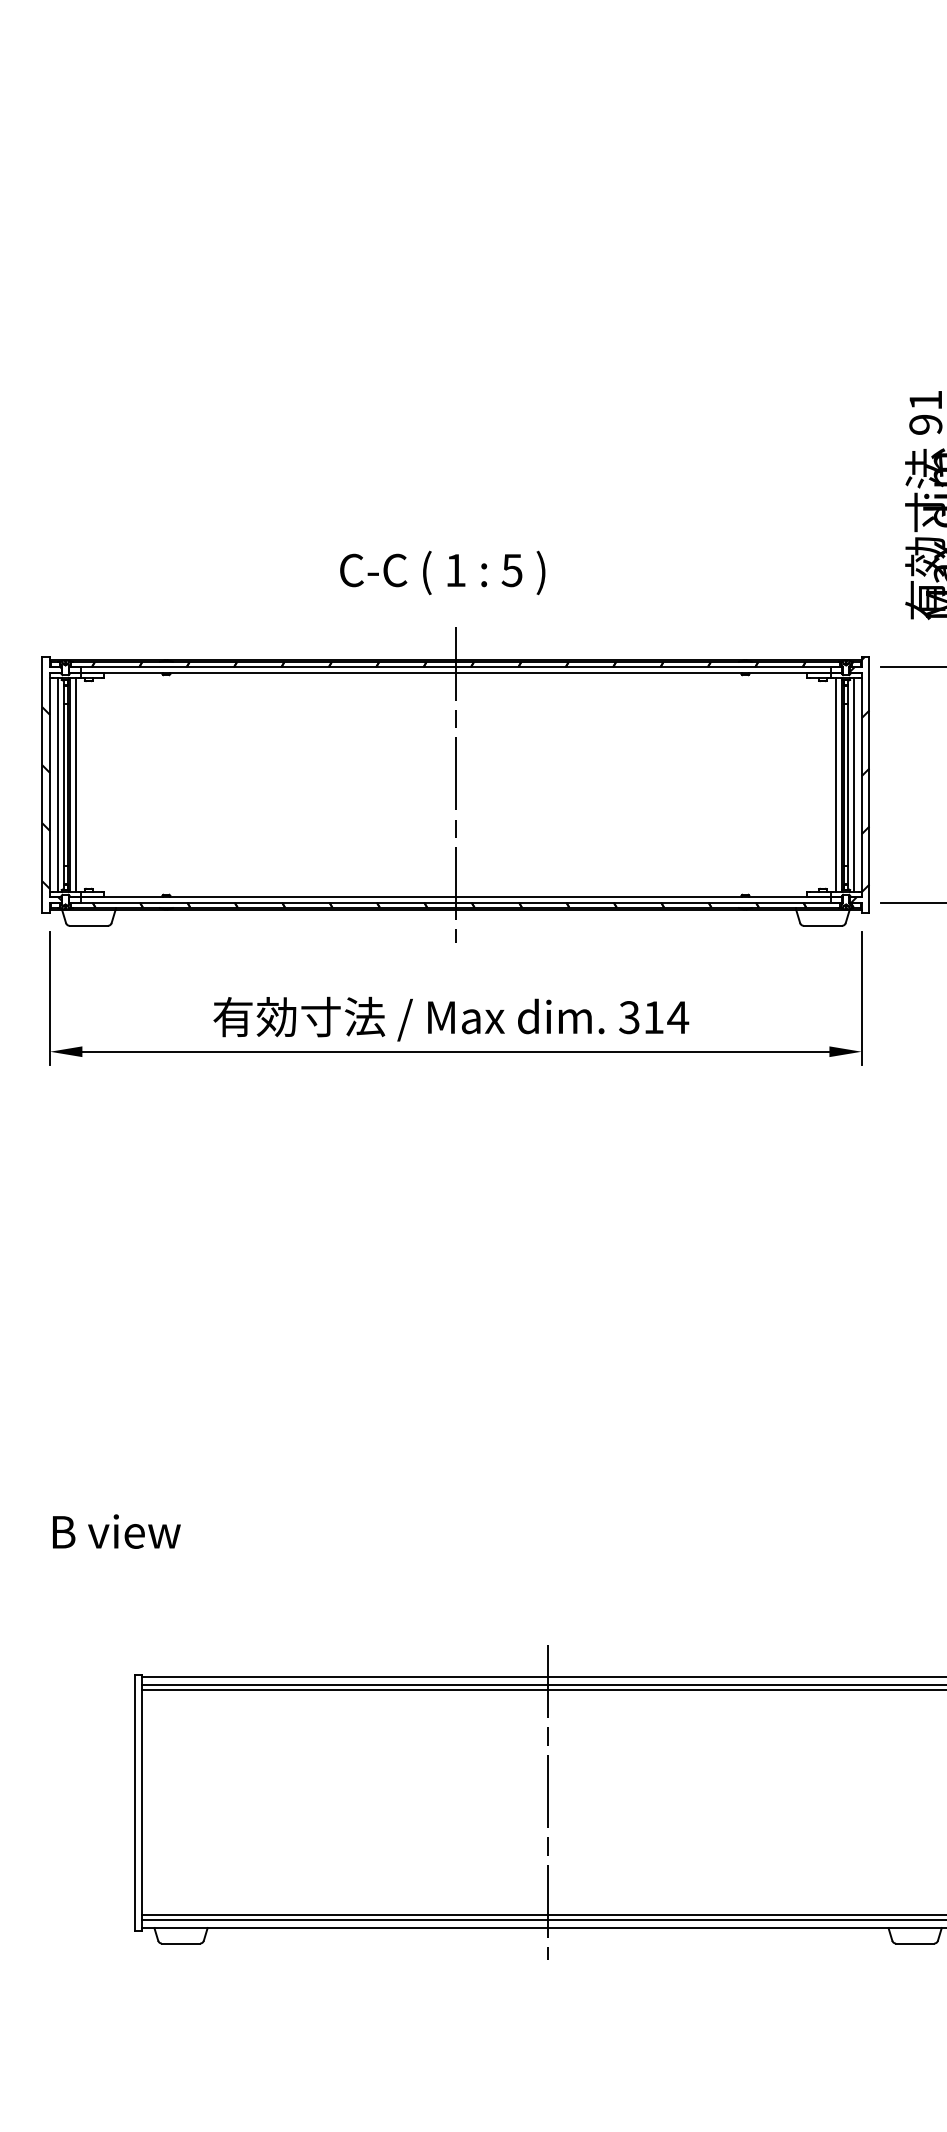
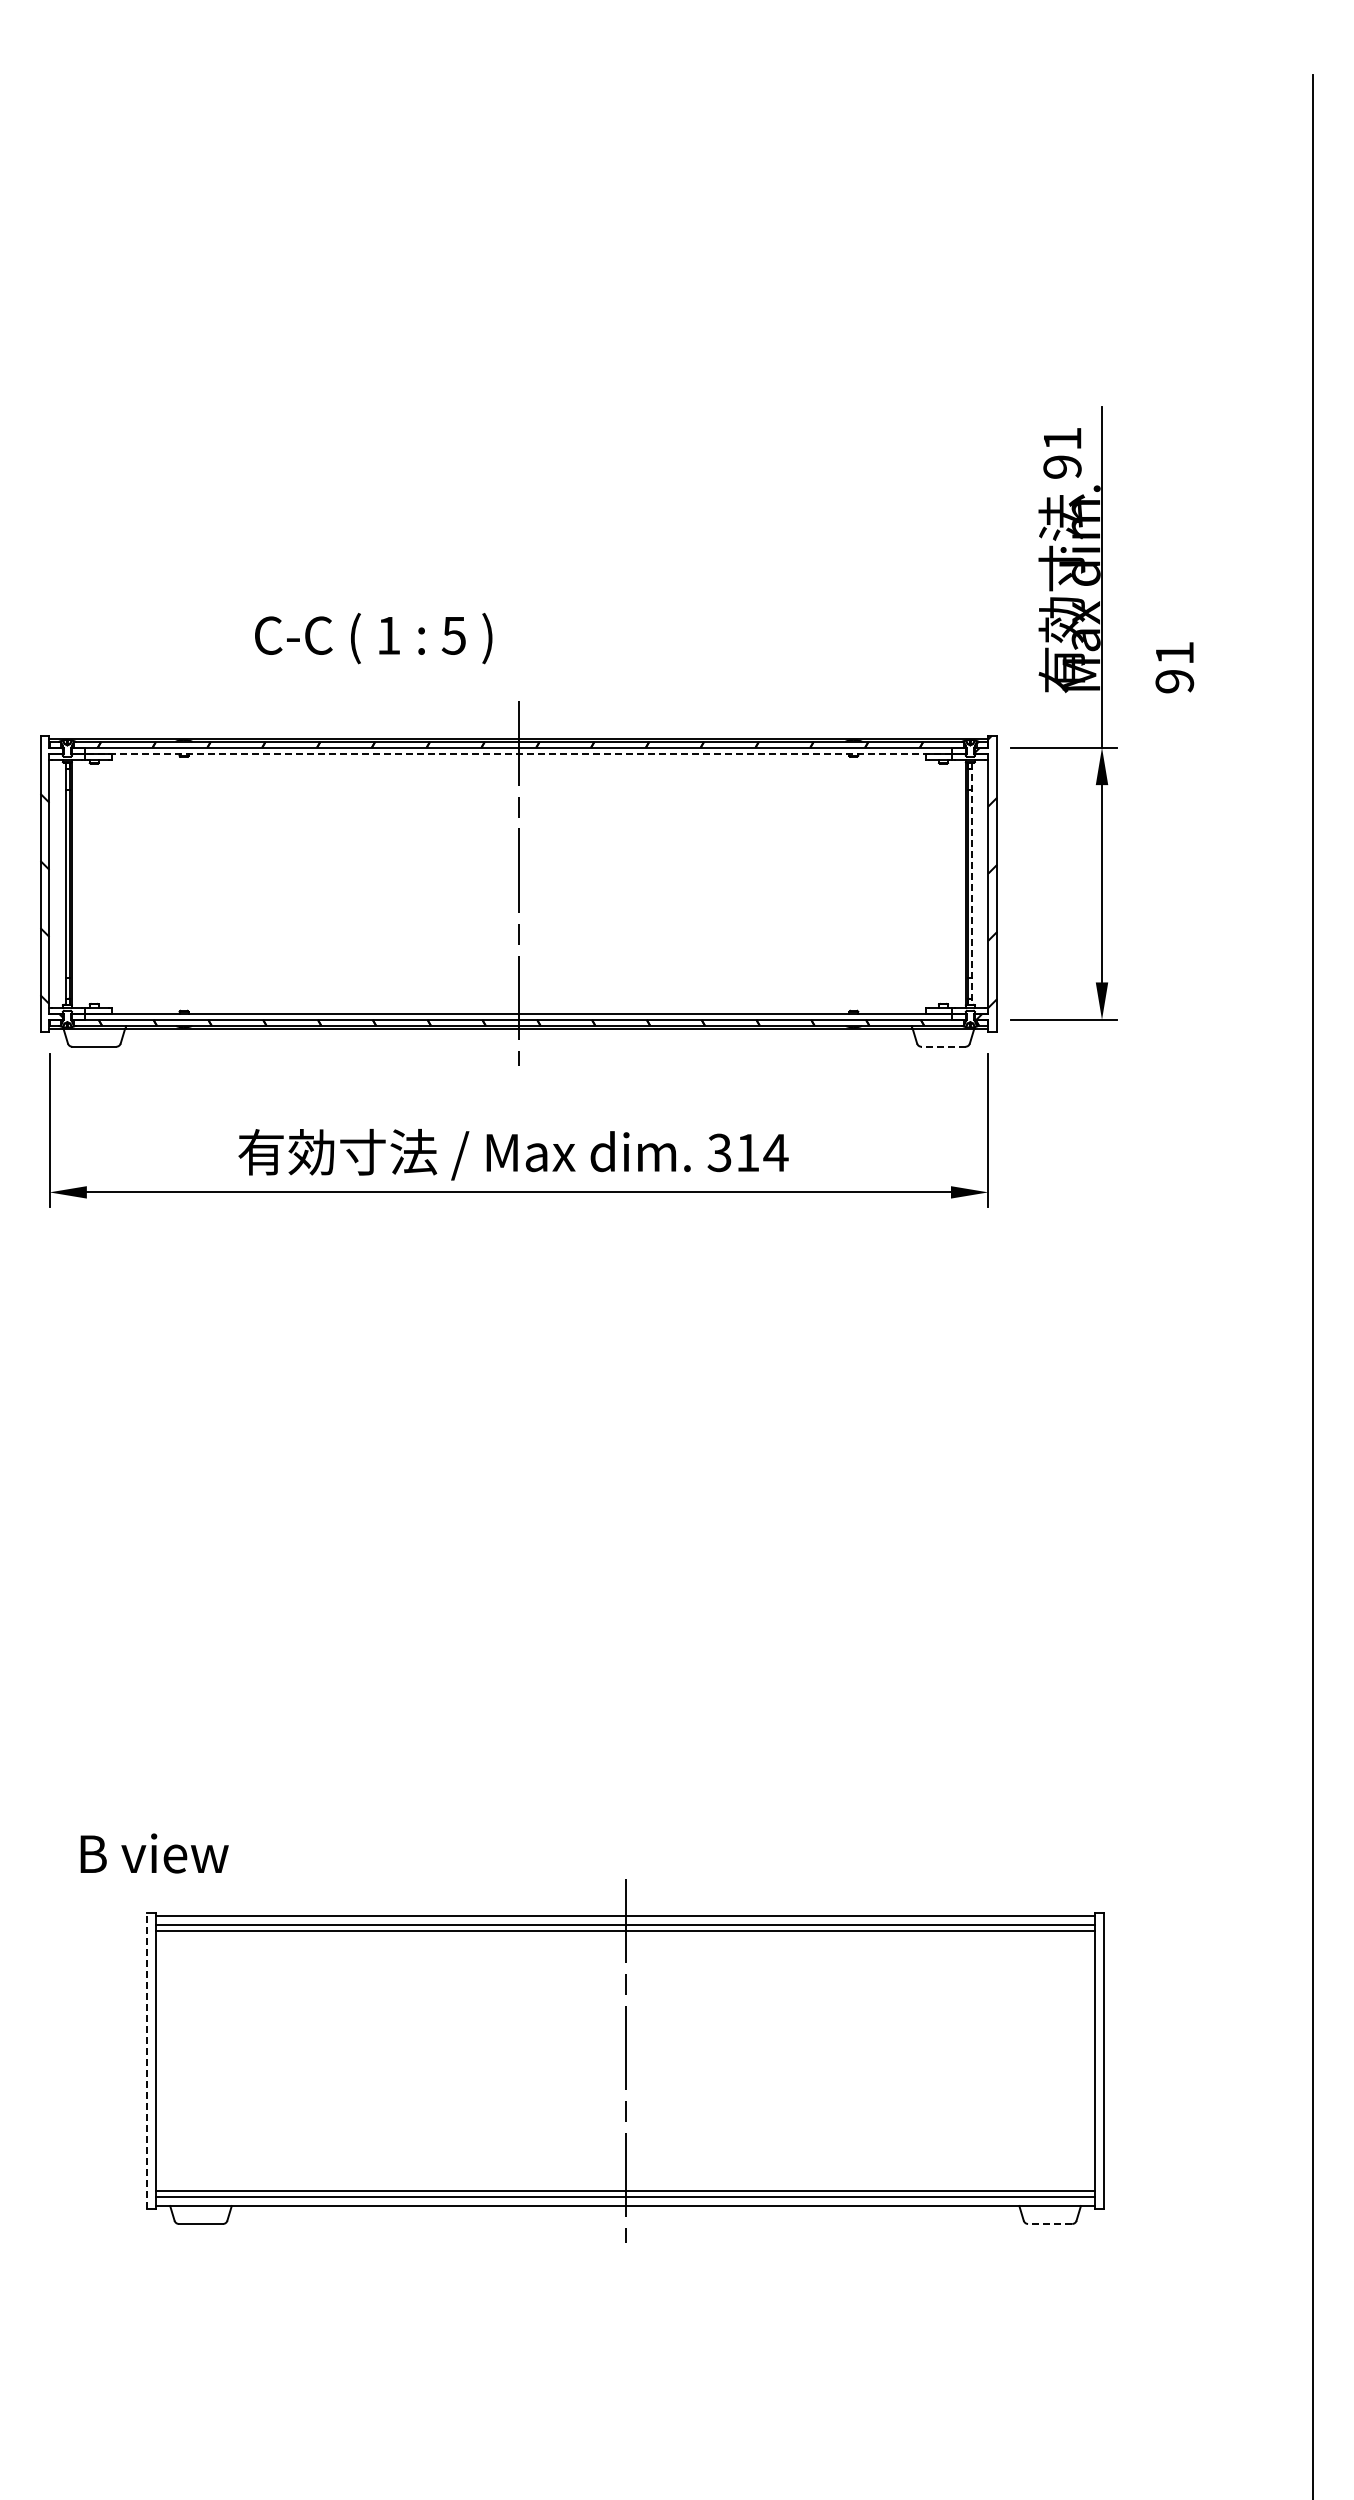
text: (442, 572) -> (373, 638), moved
line: (455, 672) -> (518, 753), solid -> dashed
line: (57, 784) -> (58, 883), removed
line: (76, 784) -> (79, 883), removed
line: (835, 784) -> (958, 883), removed
line: (854, 784) -> (979, 883), removed
line: (848, 785) -> (972, 884), solid -> dashed
line: (822, 925) -> (943, 1046), solid -> dashed
text: (116, 1531) -> (154, 1853), moved
line: (134, 1802) -> (147, 2060), solid -> dashed
line: (914, 1943) -> (1049, 2223), solid -> dashed

